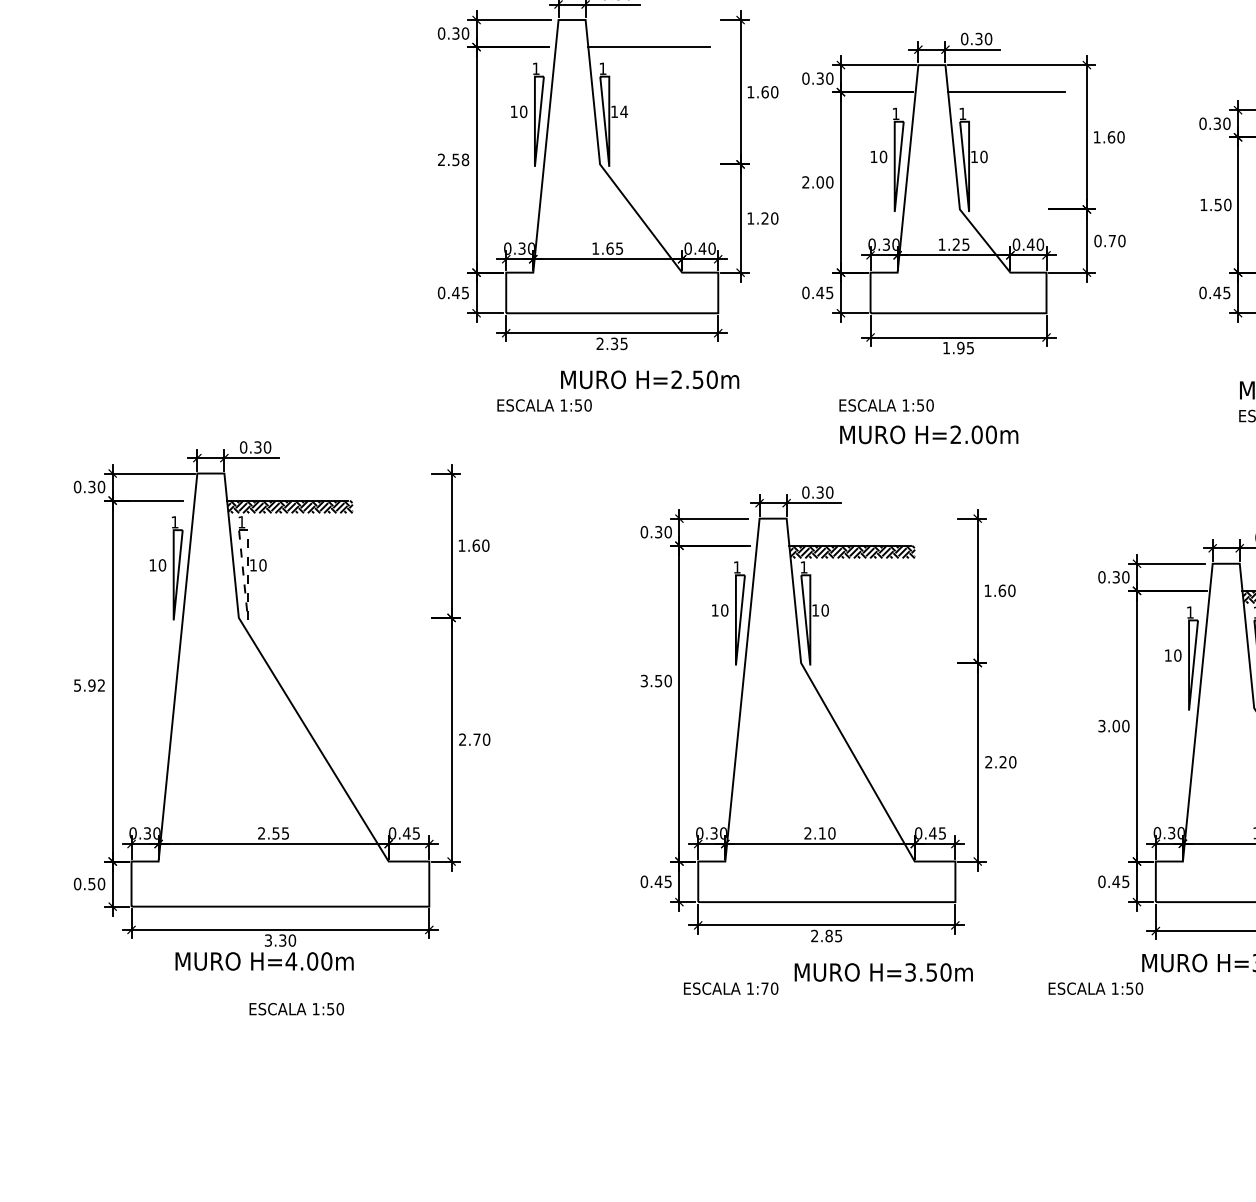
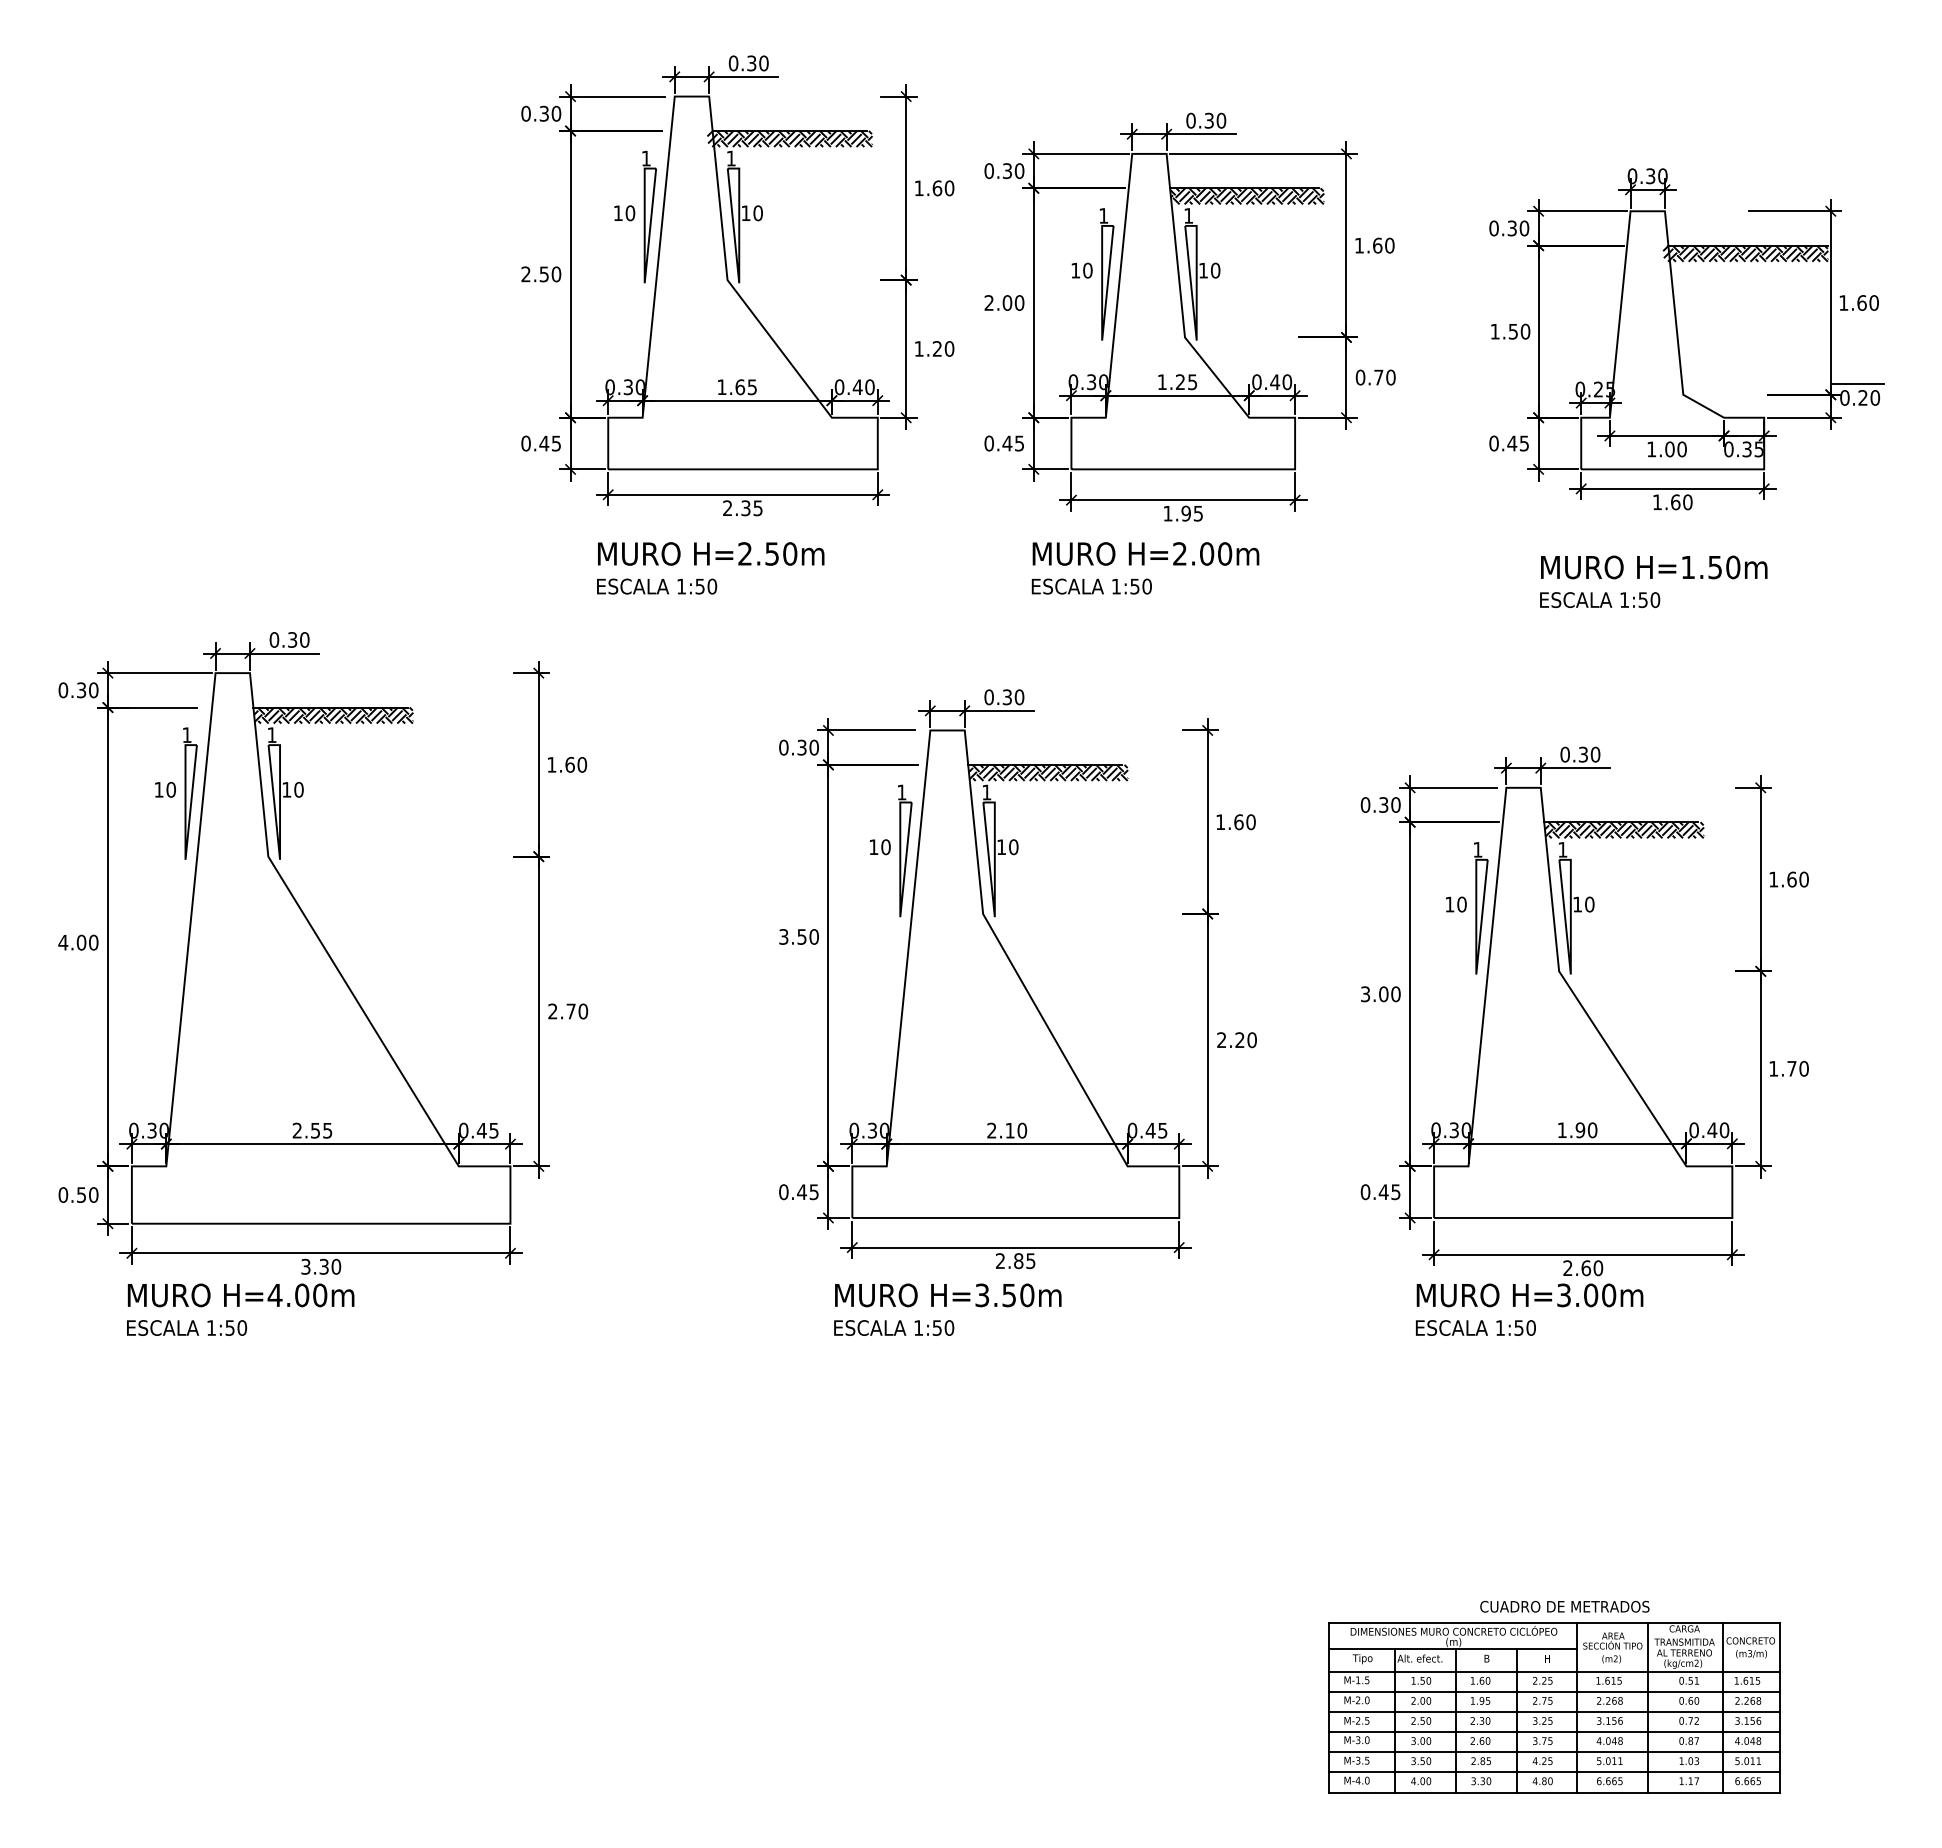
hatch: (648, 53) -> (789, 138), added
hatch: (1009, 98) -> (1247, 196), added
text: (624, 112) -> (758, 213), 14 -> 10
text: (465, 159) -> (556, 273), 2.58 -> 2.50
text: (650, 379) -> (711, 553), moved
text: (928, 434) -> (1145, 553), moved
line: (248, 616) -> (280, 854), dashed -> solid
text: (89, 685) -> (78, 942), 5.92 -> 4.00
text: (264, 961) -> (240, 1295), moved
text: (883, 972) -> (948, 1295), moved
text: (764, 988) -> (936, 1327), 1:70 -> 1:50
text: (1095, 988) -> (1475, 1327), moved
text: (297, 1008) -> (187, 1327), moved

